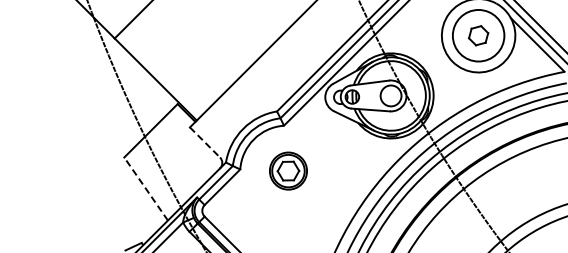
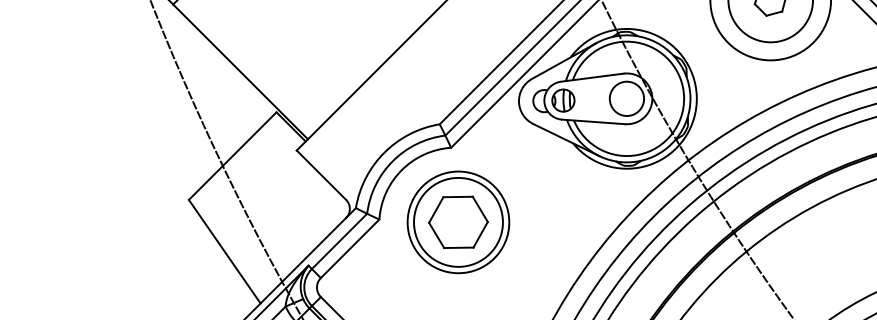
line: (205, 142) -> (322, 175), dashed -> solid
part: (288, 170) -> (458, 221), size x1.67
line: (145, 188) -> (223, 250), dashed -> solid

